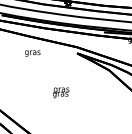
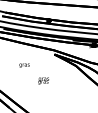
text: (32, 53) -> (24, 65), moved

